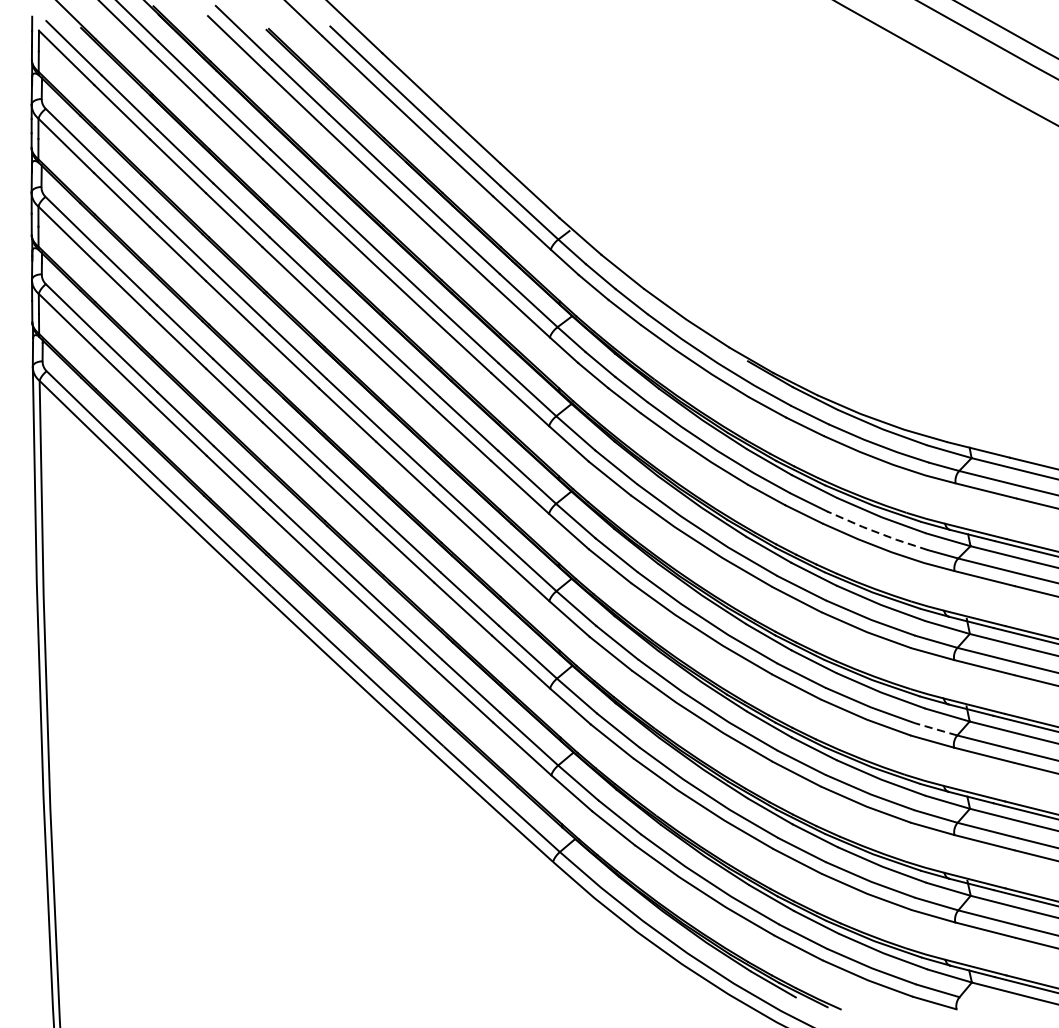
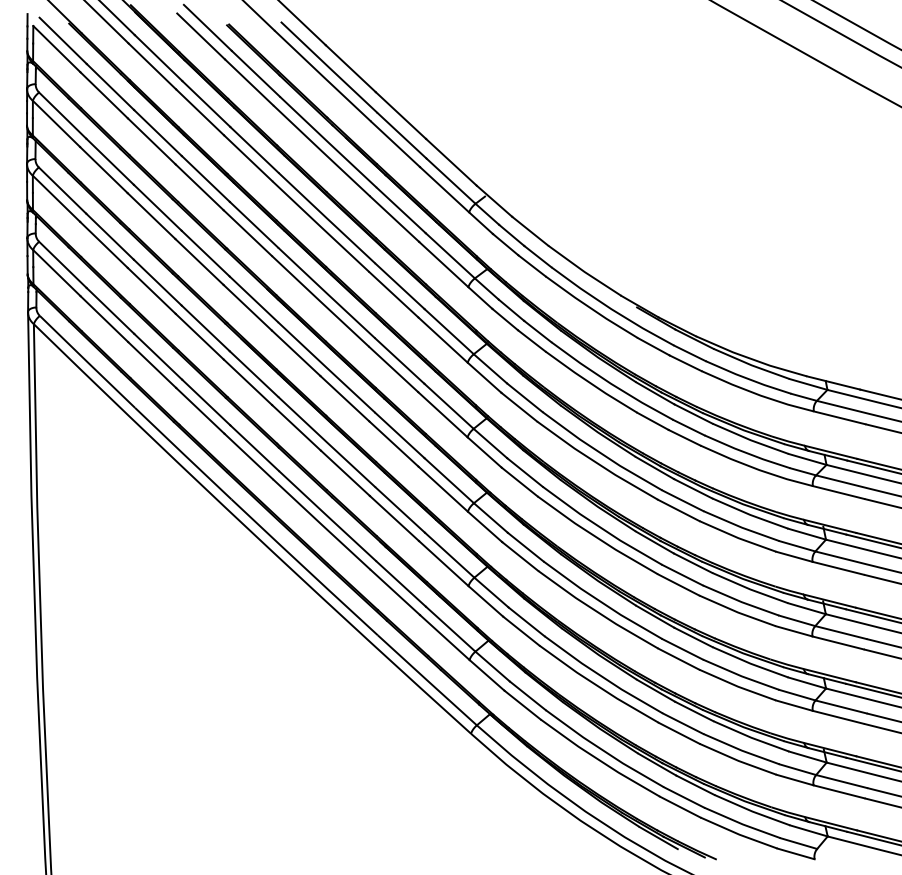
line: (876, 532) -> (746, 453), dashed -> solid
line: (936, 728) -> (797, 620), dashed -> solid

